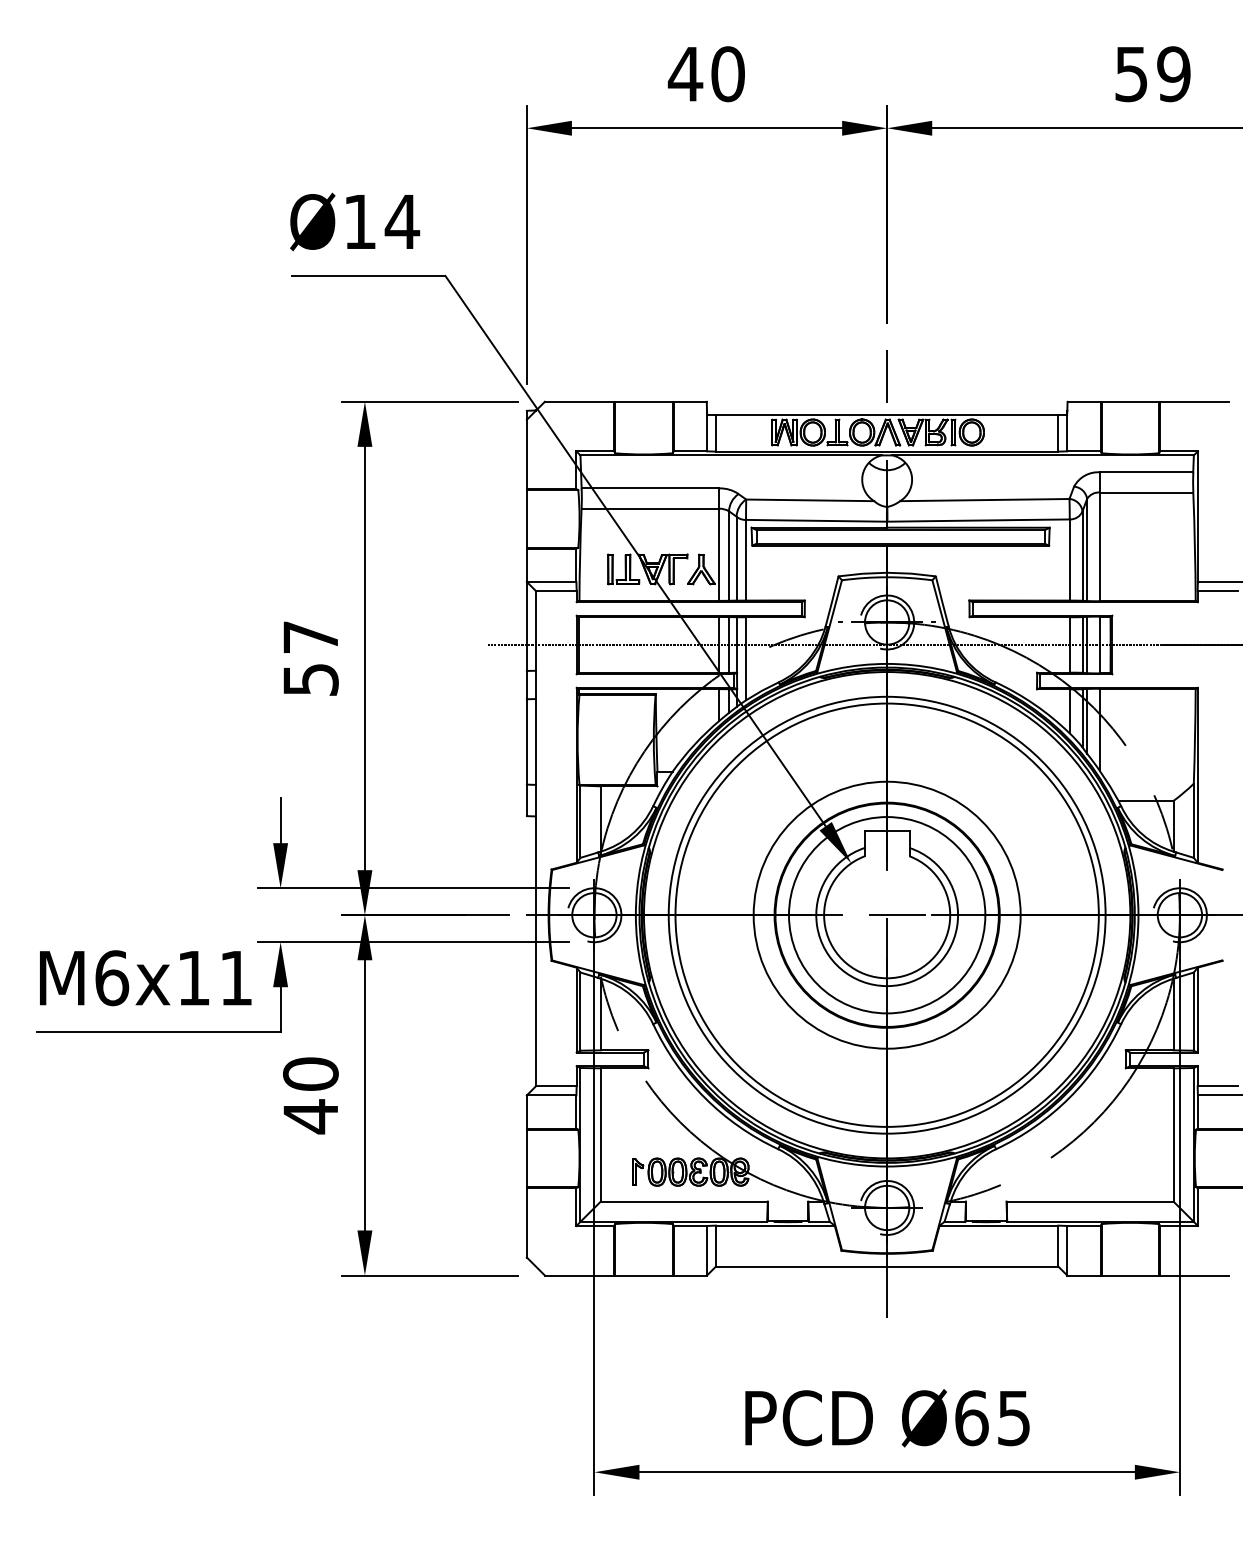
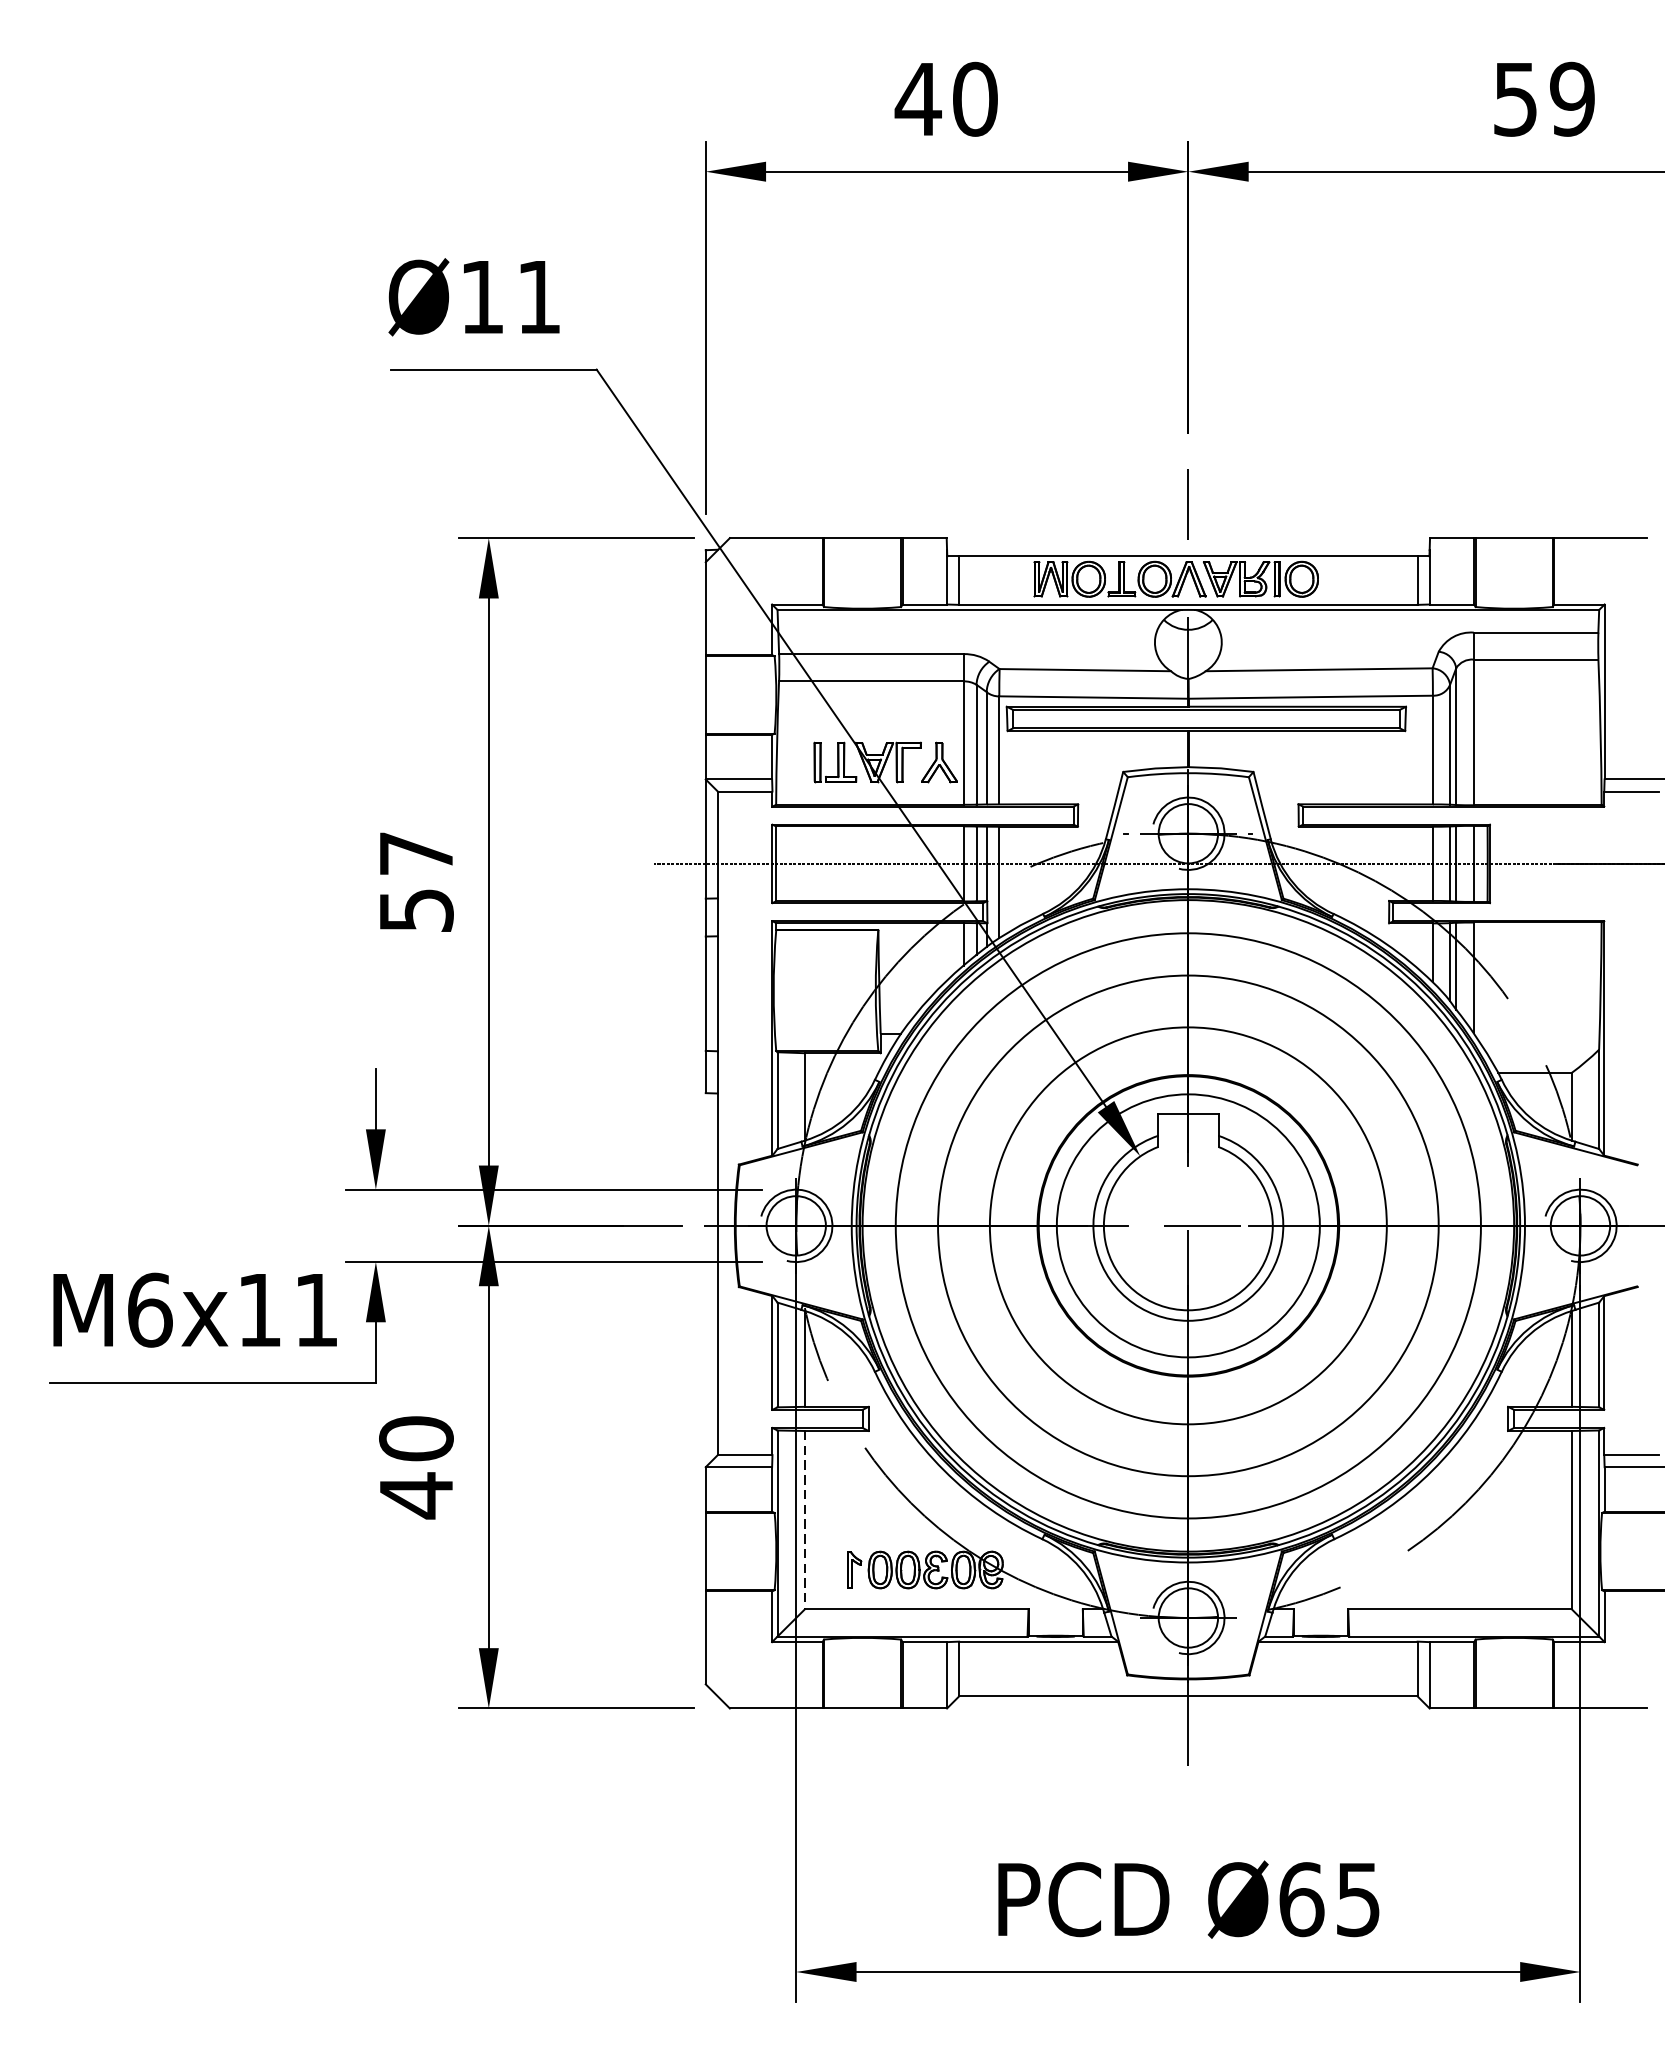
text: (402, 221) -> (539, 296), Ø14 -> Ø11
circle: (886, 914) -> (1187, 1224), size x0.7
circle: (886, 914) -> (1187, 1224), size x1.4
line: (600, 1134) -> (804, 1519), solid -> dashed

